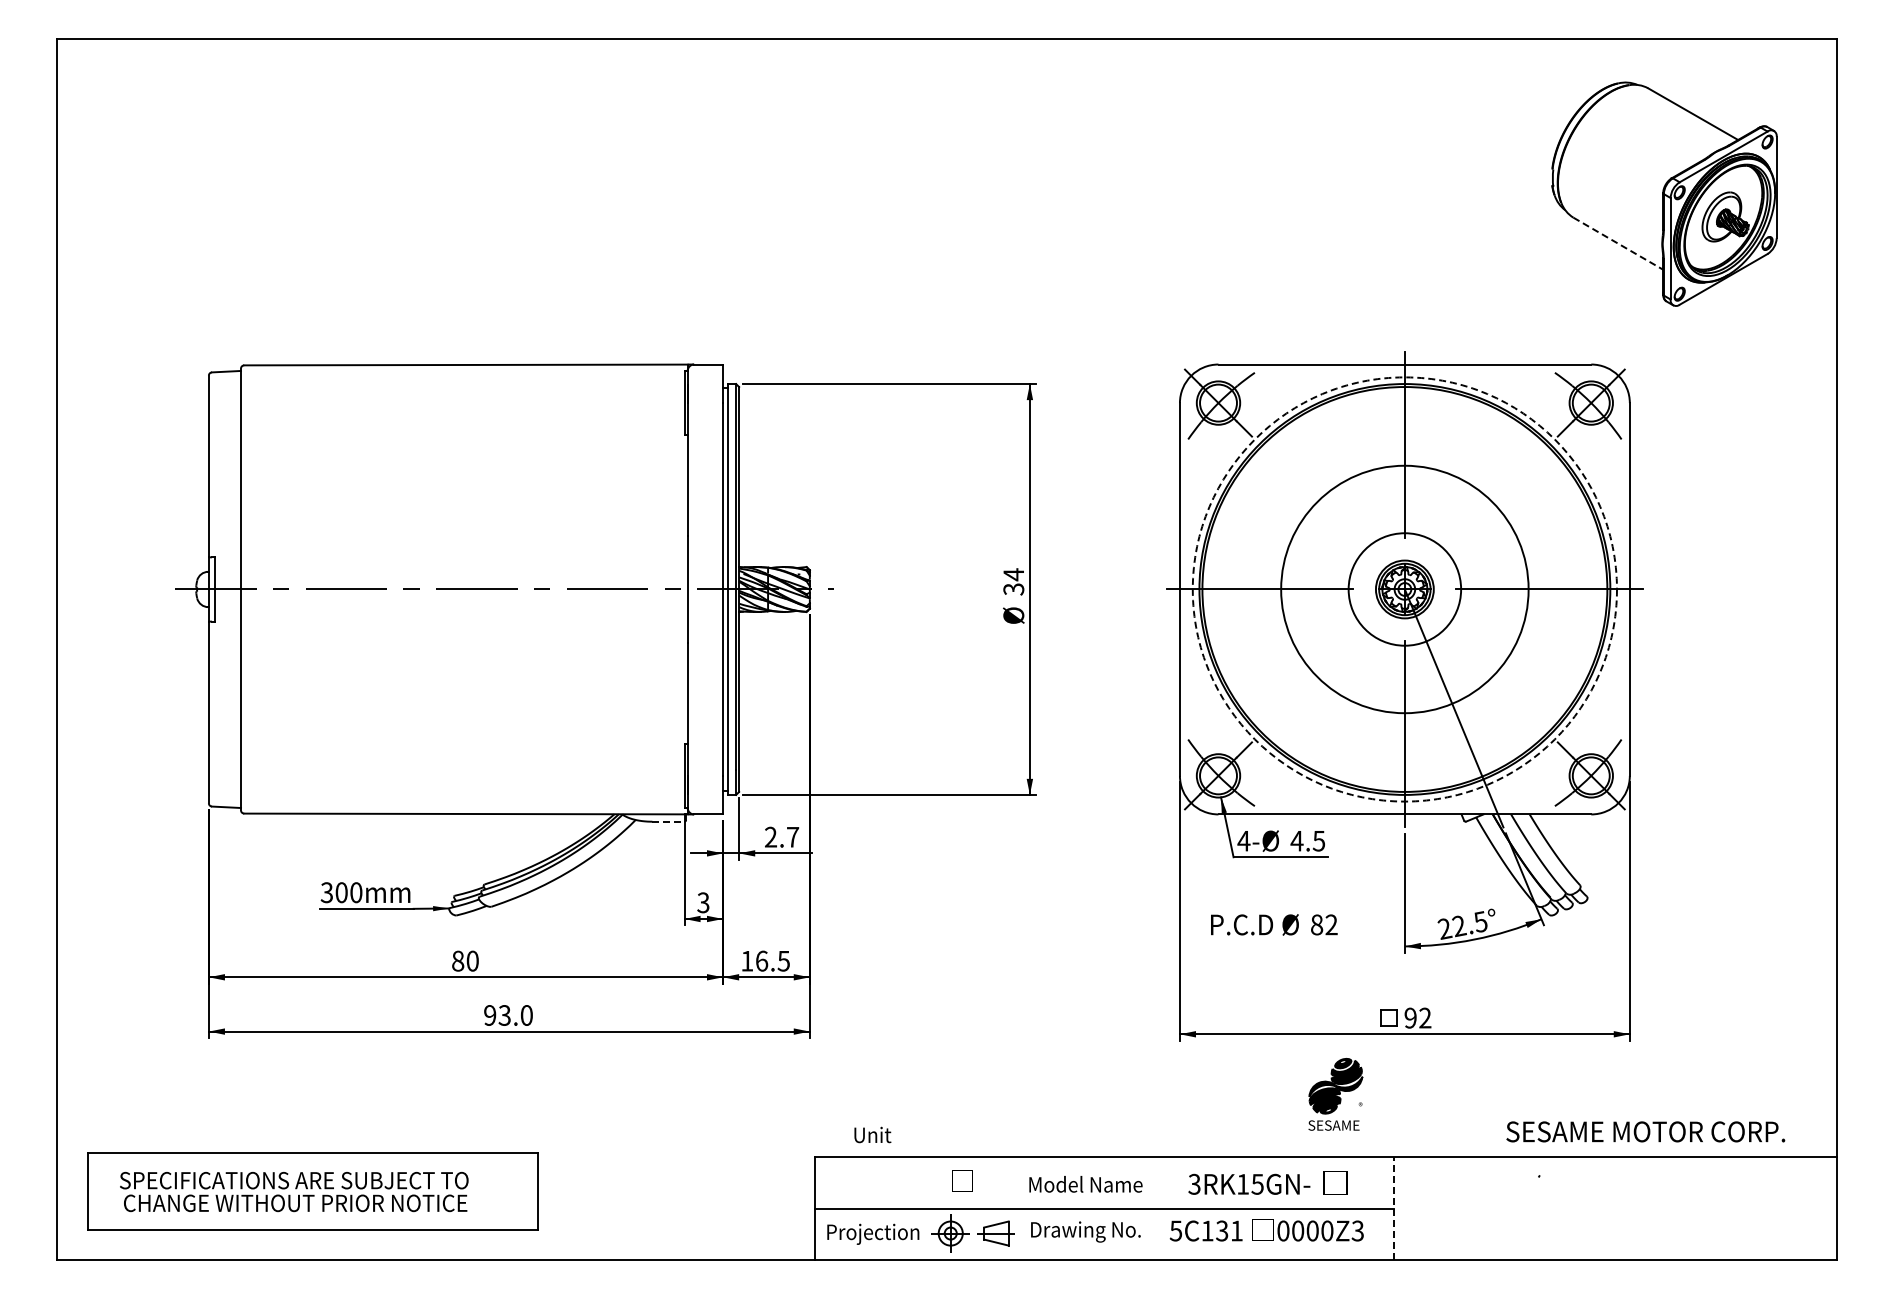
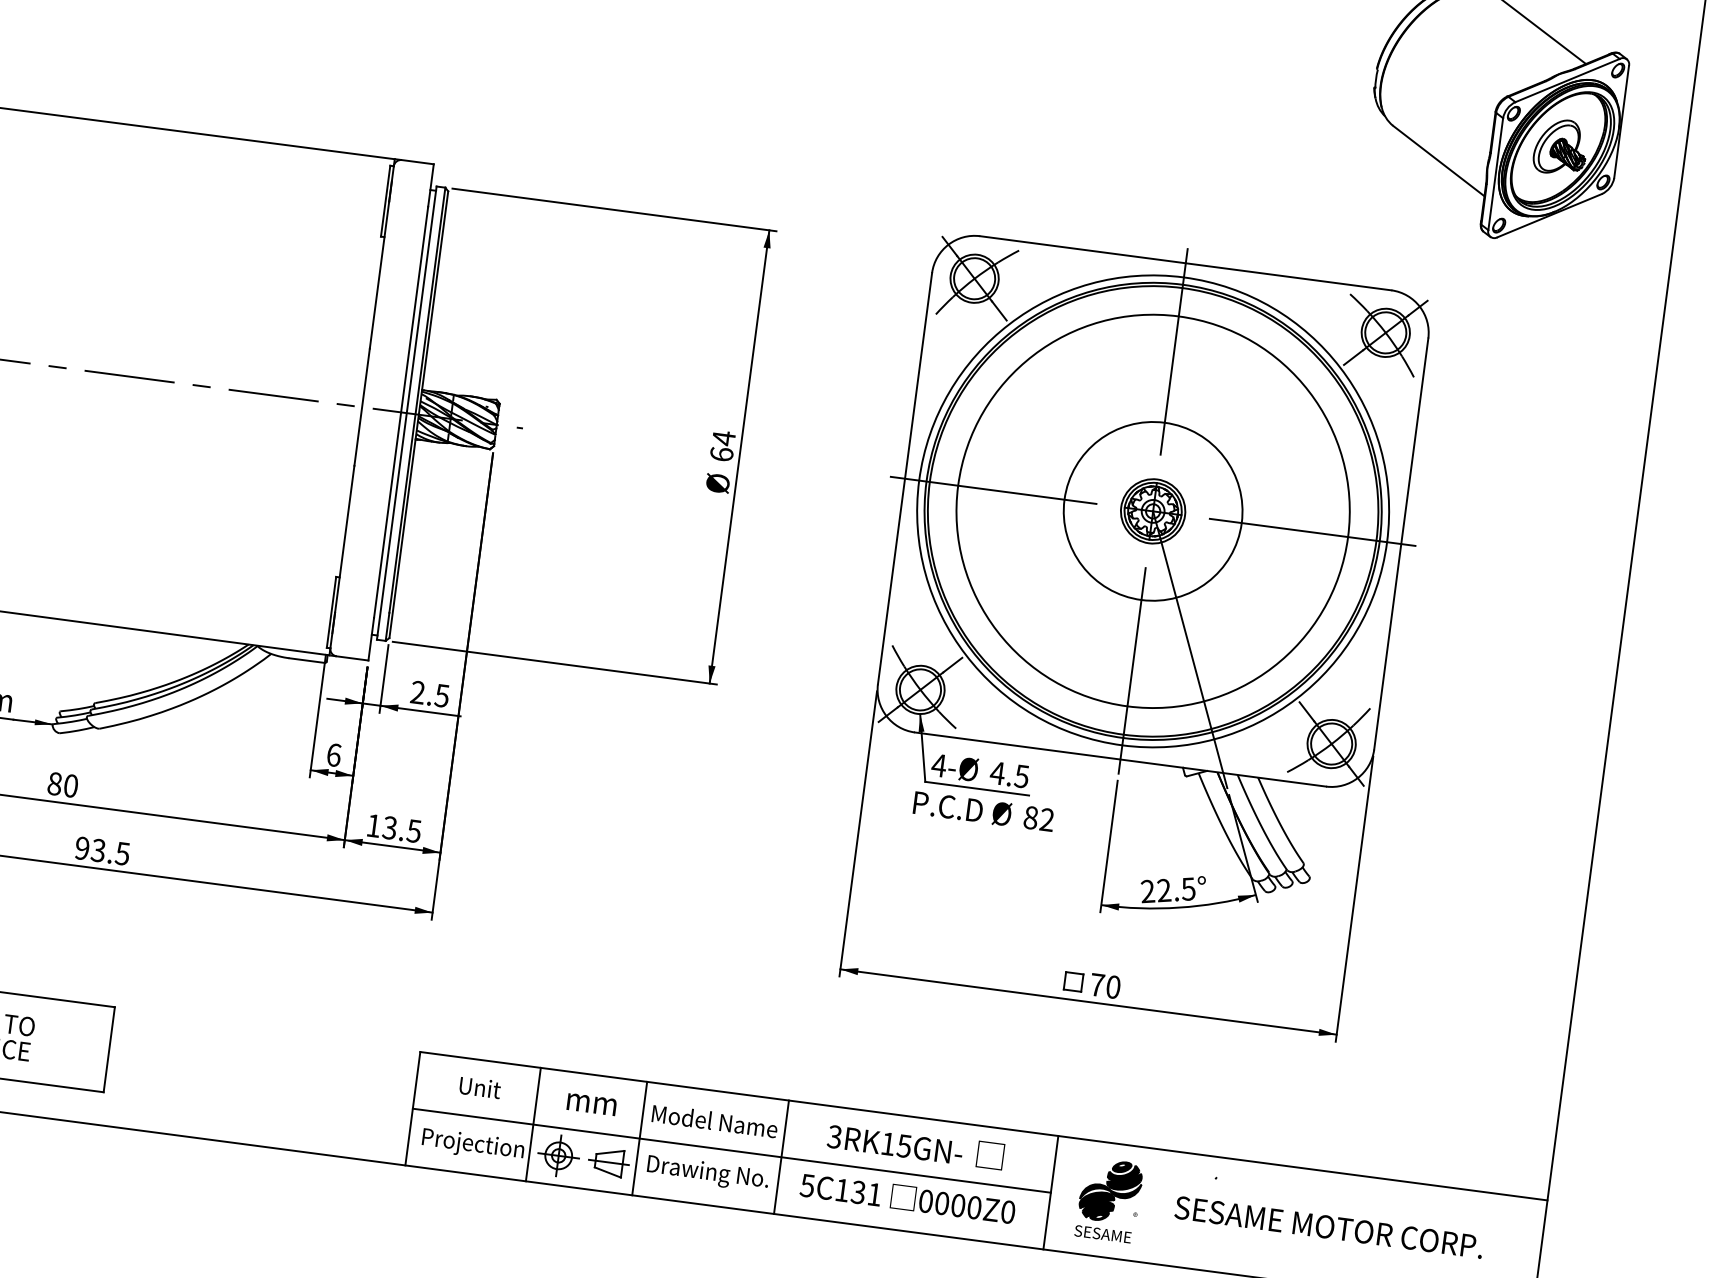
line: (1618, 243) -> (1438, 160), dashed -> solid
text: (1013, 589) -> (721, 454), 34 -> 64
circle: (1404, 589) -> (1152, 511), dashed -> solid
circle: (1404, 589) -> (1152, 511), size x1.43
circle: (1404, 589) -> (1152, 511), size x1.43
line: (668, 821) -> (307, 660), dashed -> solid
text: (792, 837) -> (441, 696), 2.7 -> 2.5
text: (703, 902) -> (334, 754), 3 -> 6
text: (1274, 924) -> (984, 811), moved
text: (761, 960) -> (389, 827), 16.5 -> 13.5
text: (526, 1015) -> (122, 853), 93.0 -> 93.5
text: (1417, 1017) -> (1104, 985), 92 -> 70
part: (1335, 1094) -> (1109, 1200), moved
text: (1645, 1131) -> (1328, 1226), moved
text: (872, 1134) -> (479, 1087), moved
text: (974, 1180) -> (592, 1100), □ -> mm
line: (924, 1208) -> (533, 1124), added
line: (1020, 1208) -> (639, 1138), added
line: (1149, 1208) -> (781, 1157), added
line: (1393, 1208) -> (1050, 1192), dashed -> solid
text: (1357, 1230) -> (1007, 1211), 0000Z3 -> 0000Z0

